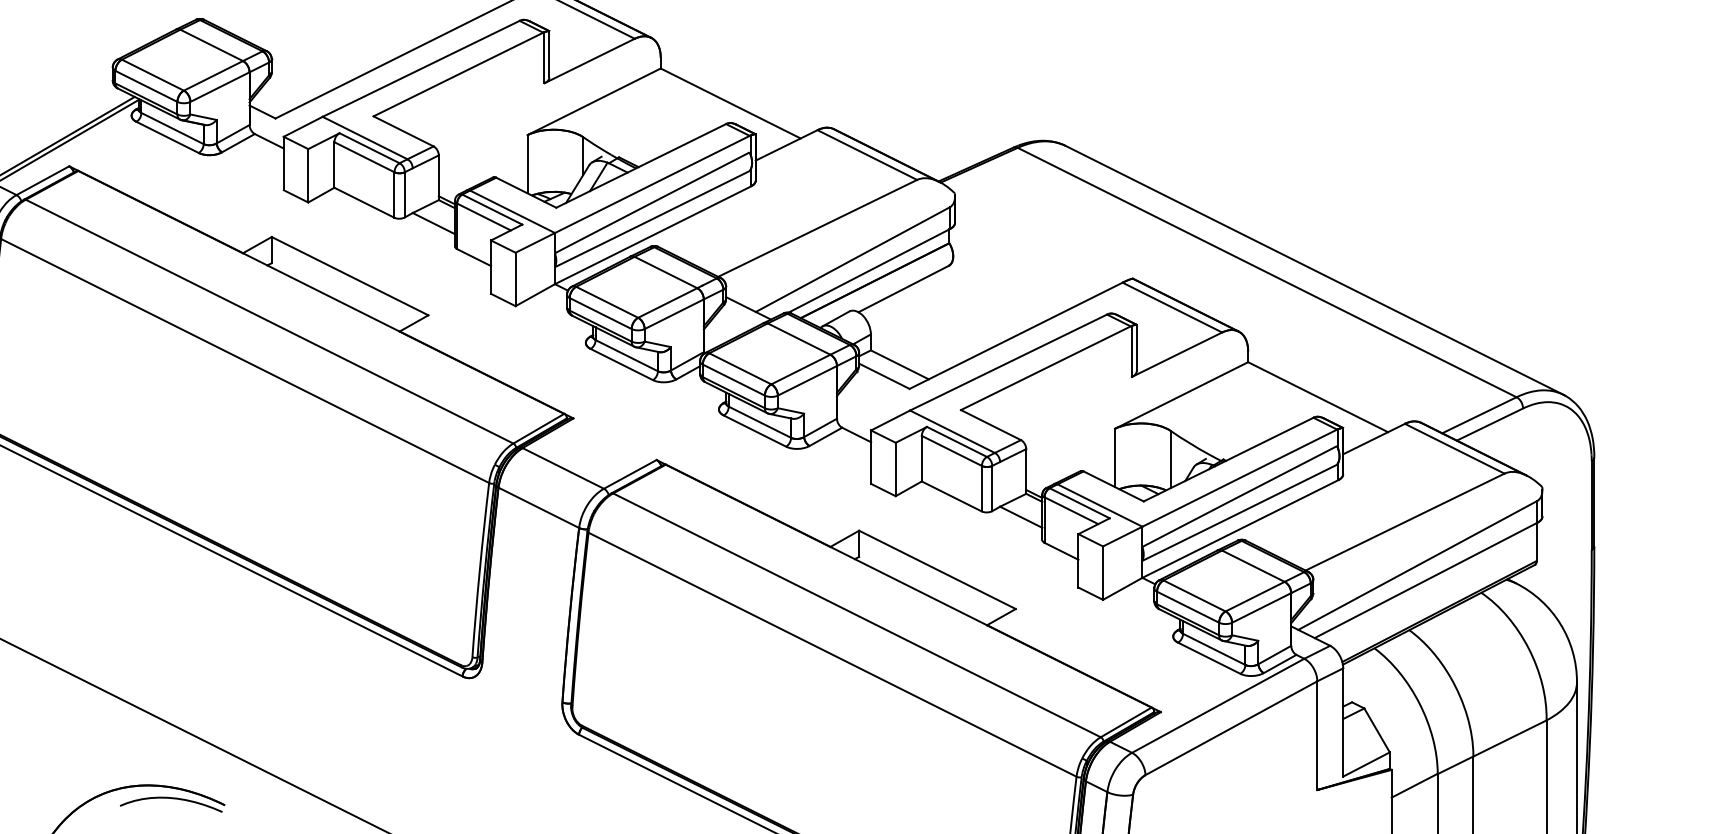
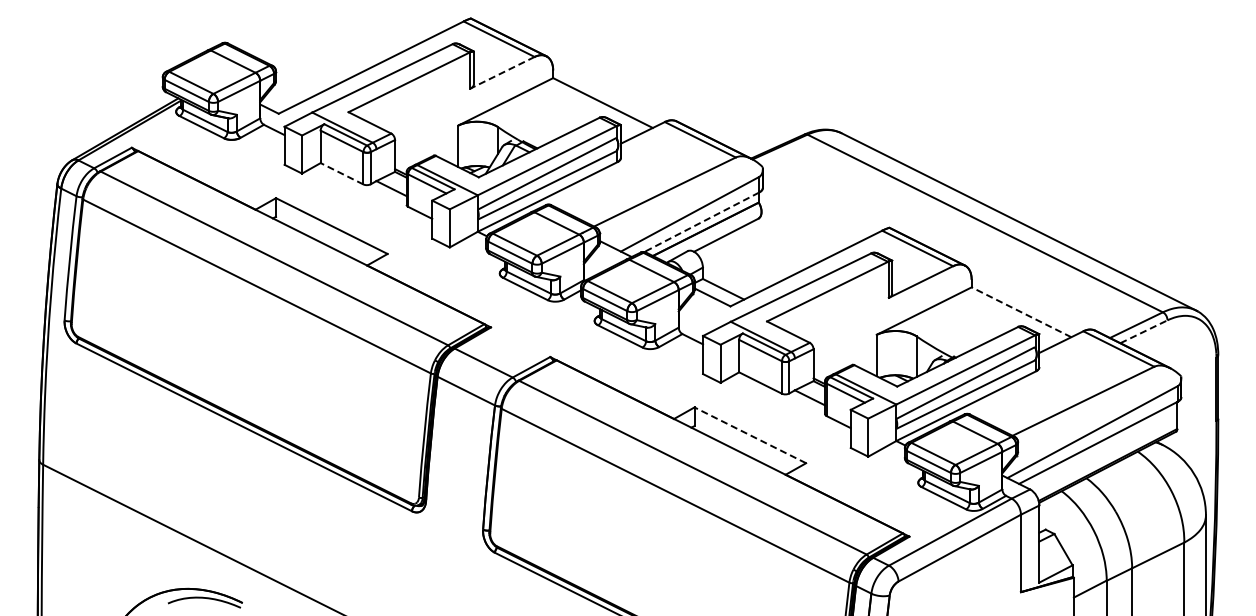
line: (589, 60) -> (502, 72), solid -> dashed
line: (365, 202) -> (342, 173), solid -> dashed
line: (868, 271) -> (701, 222), solid -> dashed
line: (1318, 397) -> (1021, 312), solid -> dashed
line: (1490, 424) -> (1144, 331), solid -> dashed
line: (936, 570) -> (749, 435), solid -> dashed

